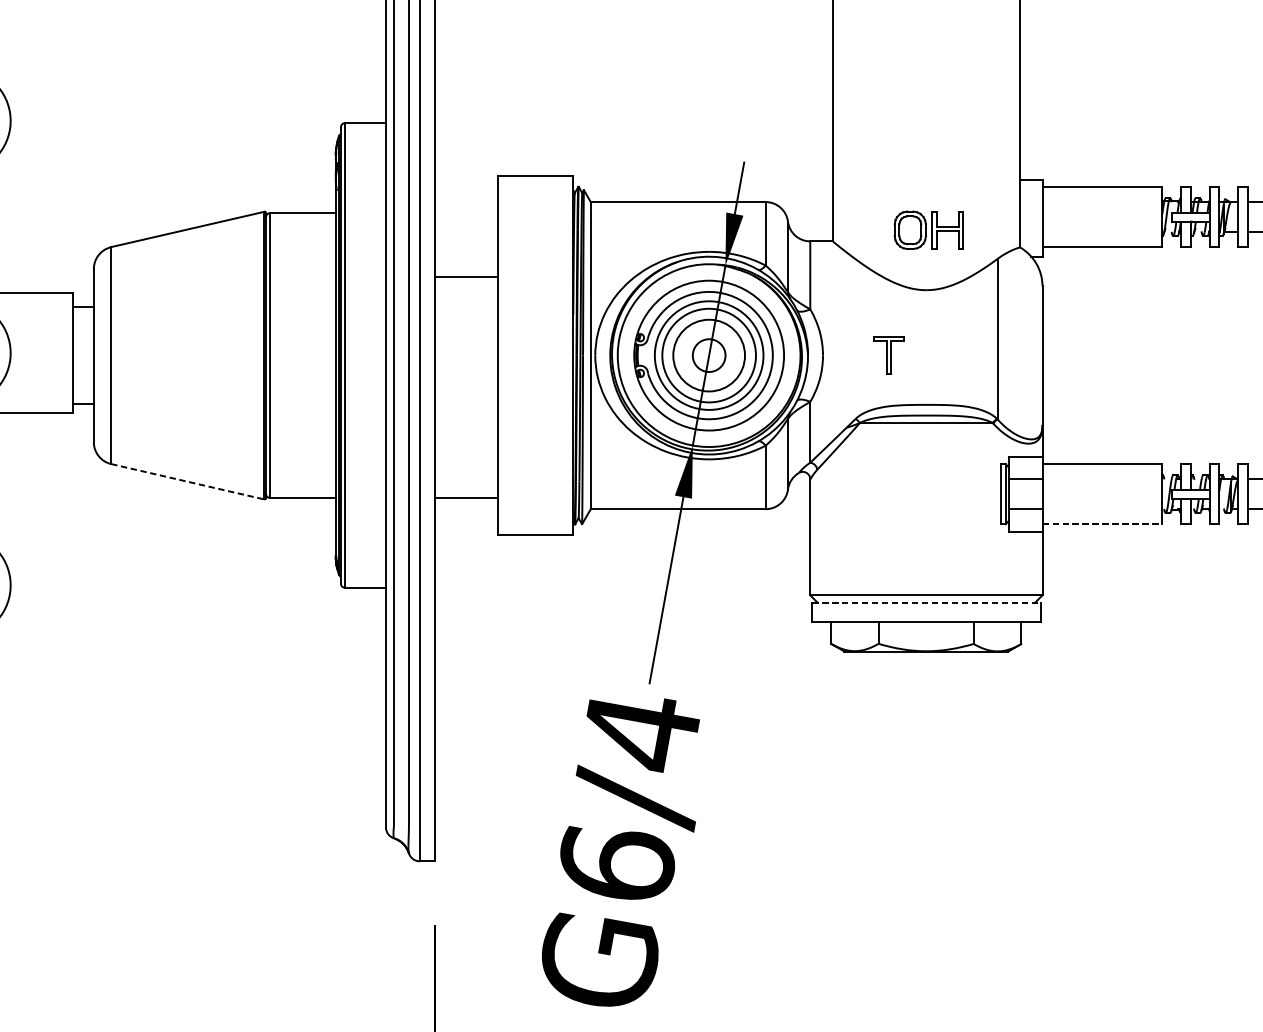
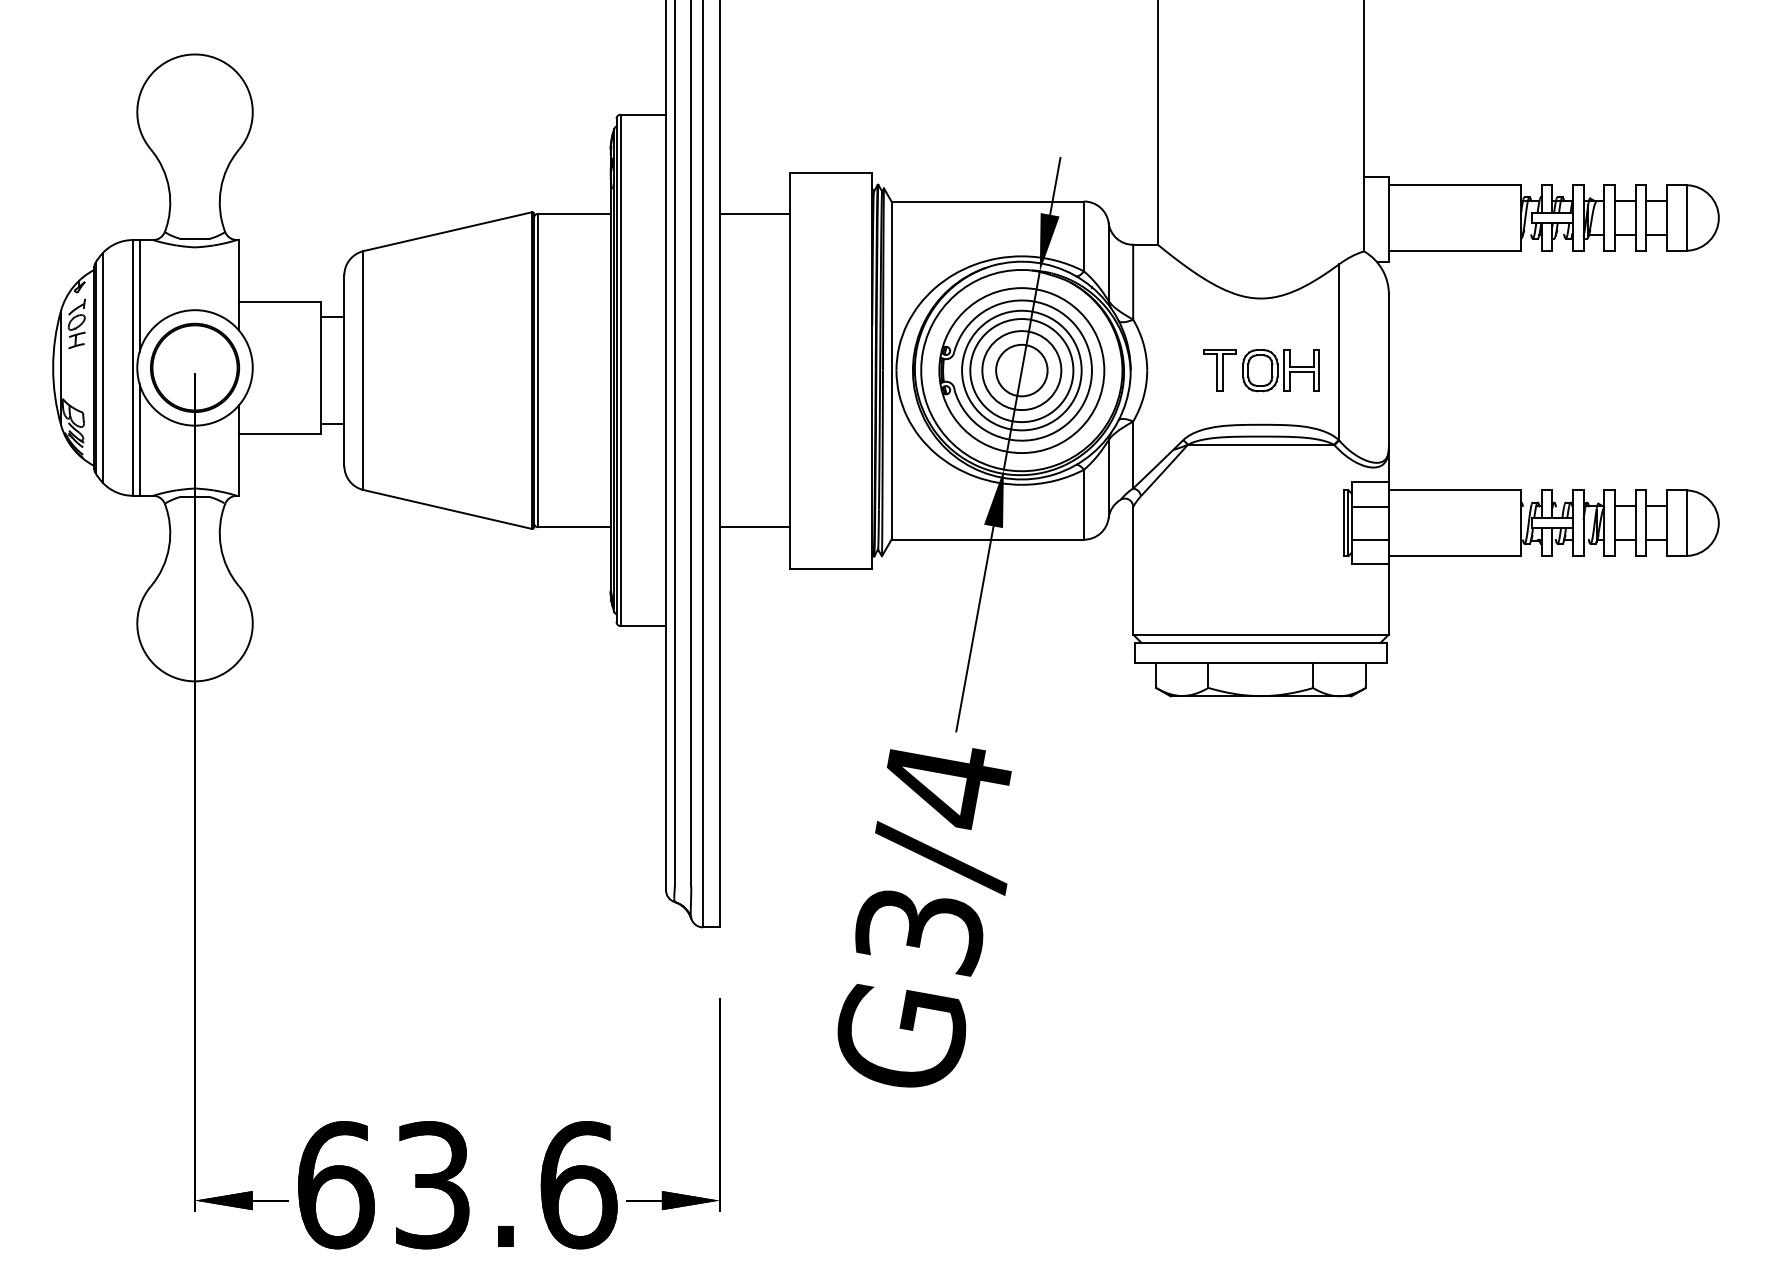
part: (928, 230) -> (1280, 370), moved
line: (466, 276) -> (754, 213), moved
circle: (708, 355) -> (1021, 370), size x1.43
line: (188, 481) -> (448, 509), dashed -> solid
line: (1102, 524) -> (1454, 556), dashed -> solid
line: (926, 602) -> (1261, 642), dashed -> solid
text: (616, 865) -> (919, 932), G6/4 -> G3/4

